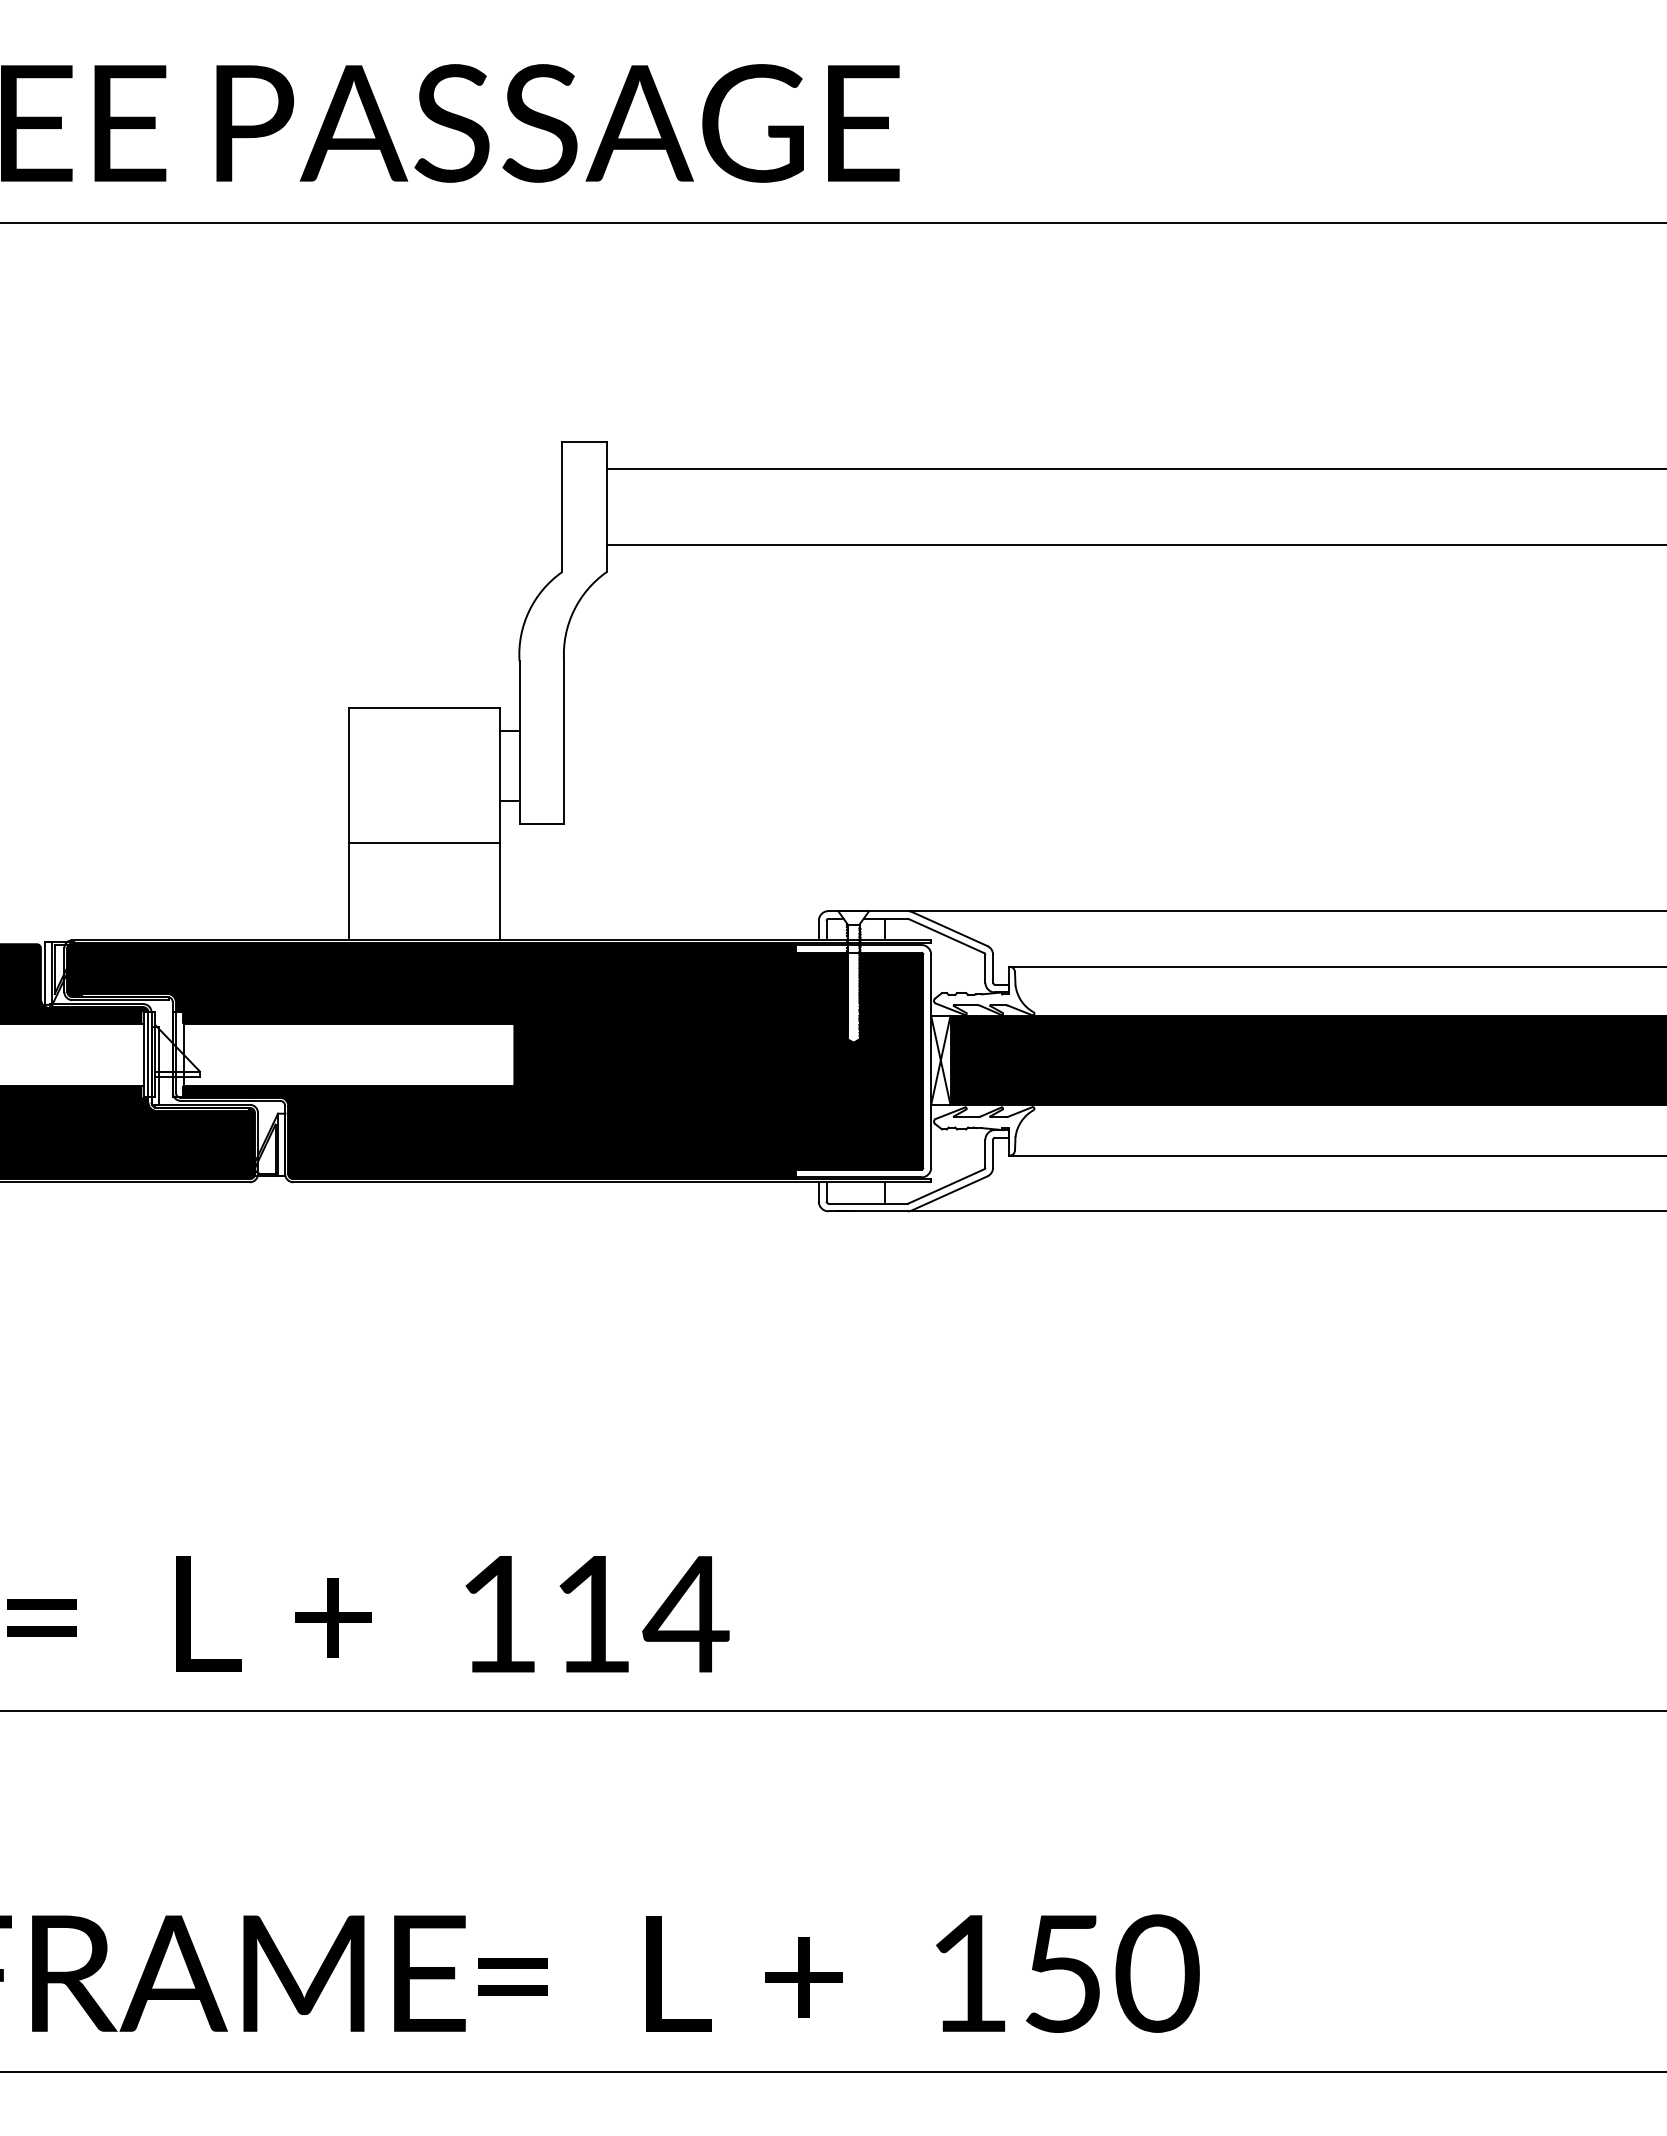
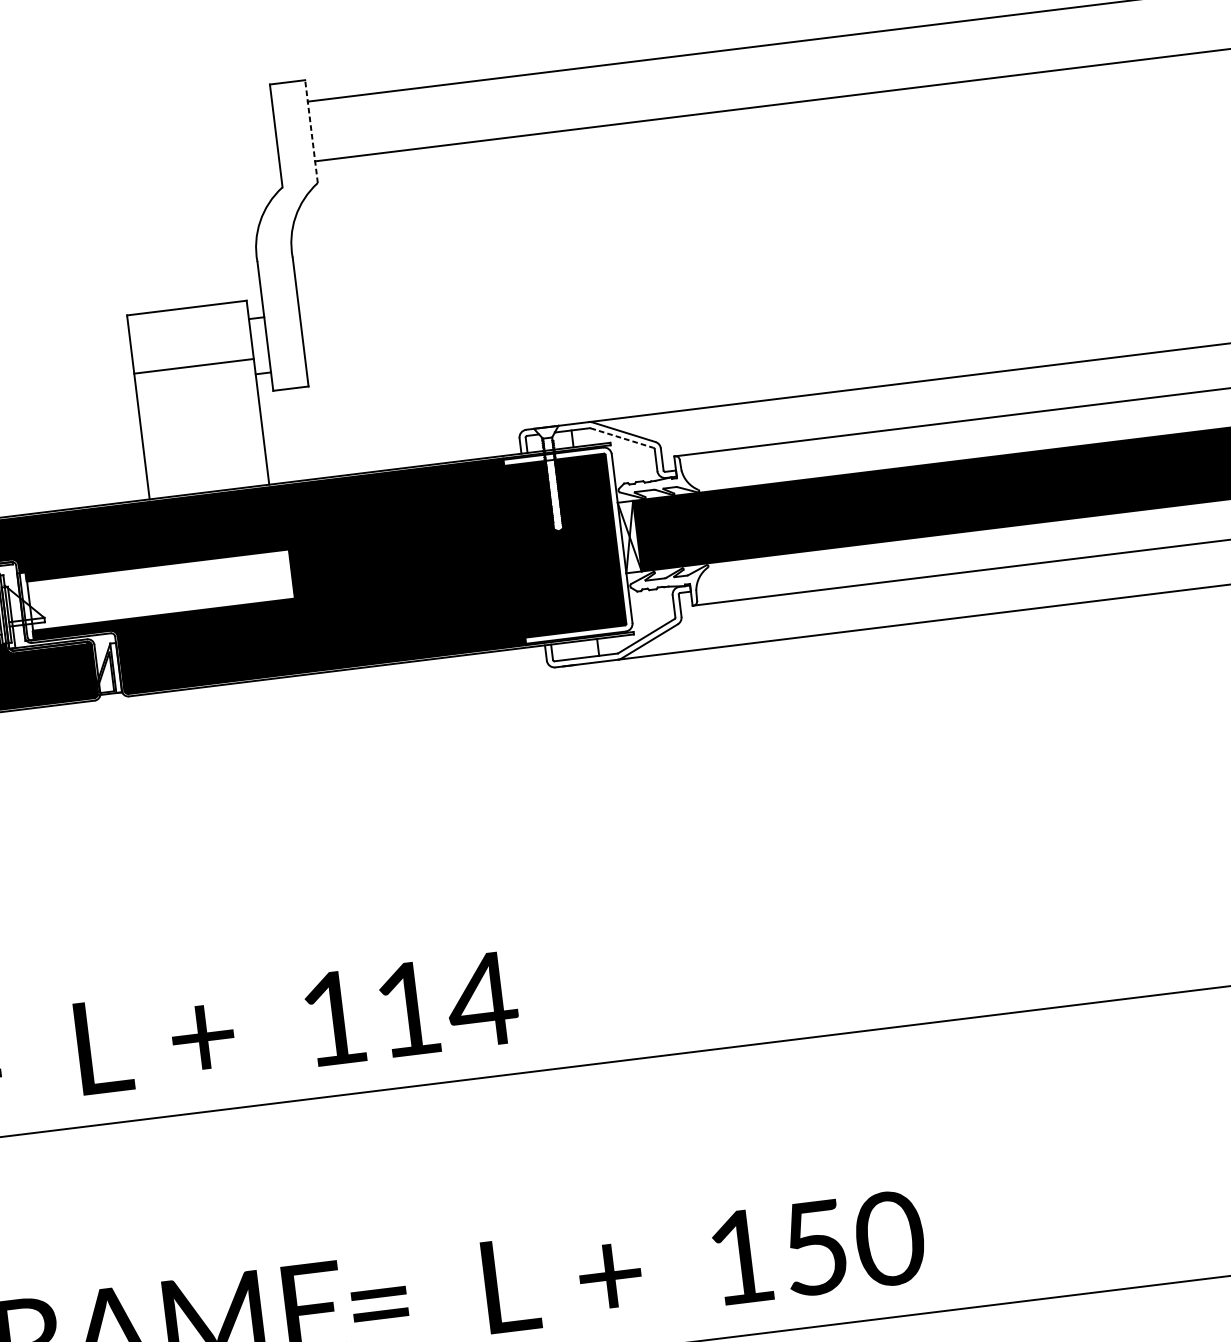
line: (606, 507) -> (311, 131), solid -> dashed
line: (424, 843) -> (193, 366), moved
line: (946, 936) -> (622, 438), solid -> dashed

